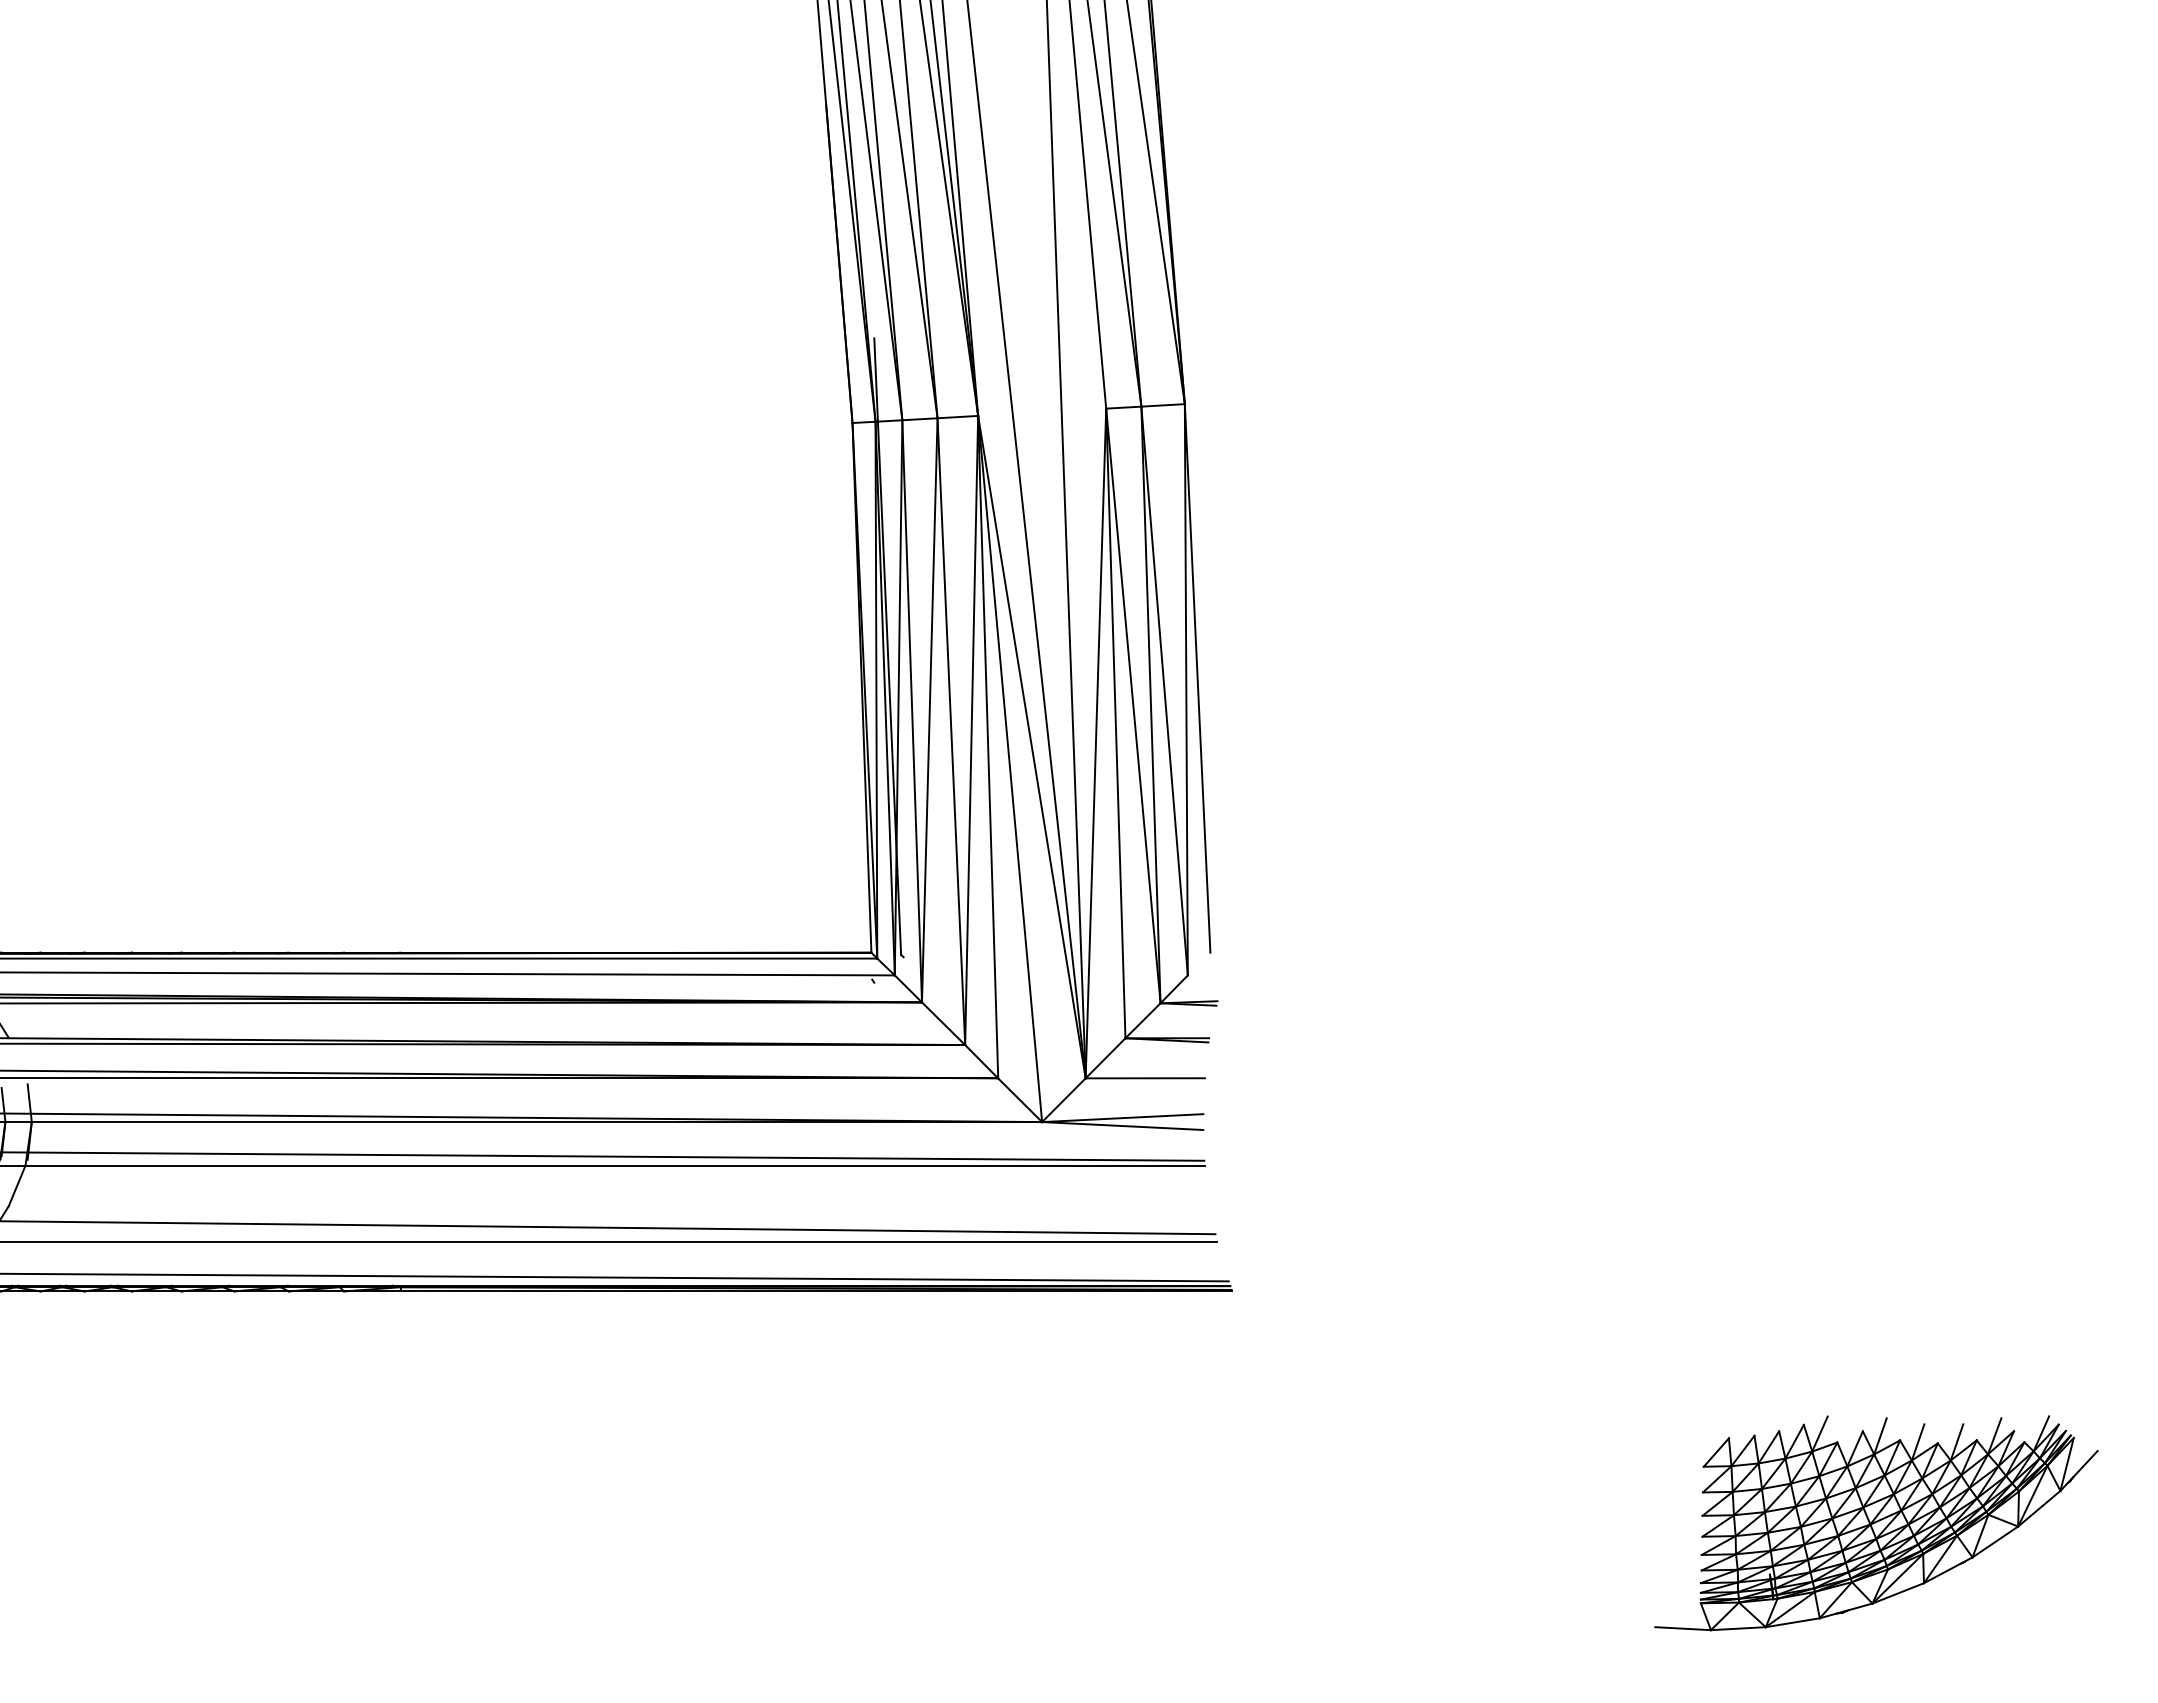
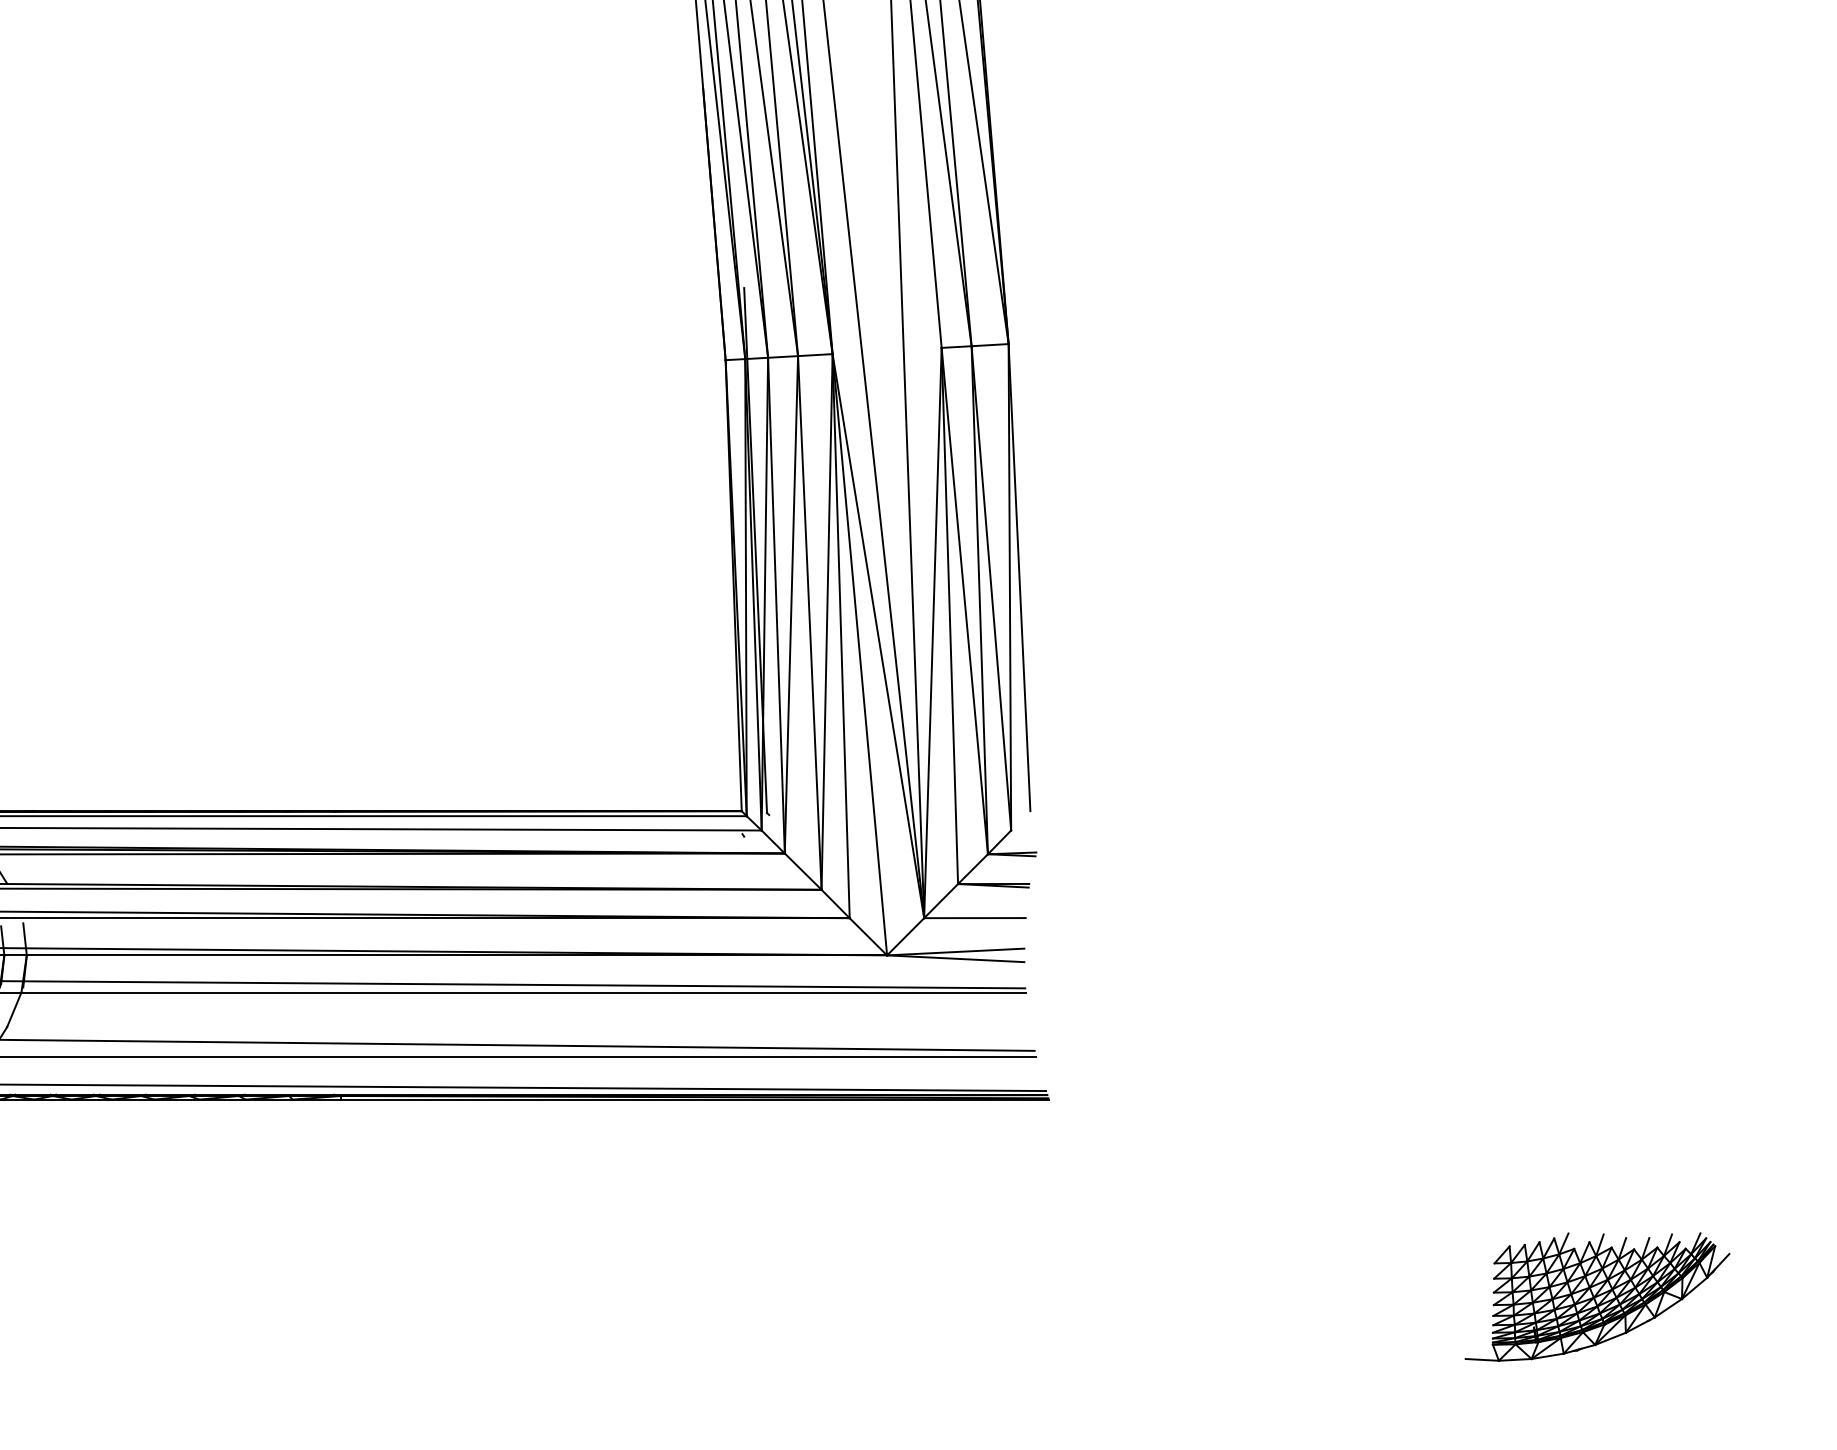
part: (1876, 1523) -> (1597, 1297), size x0.7

